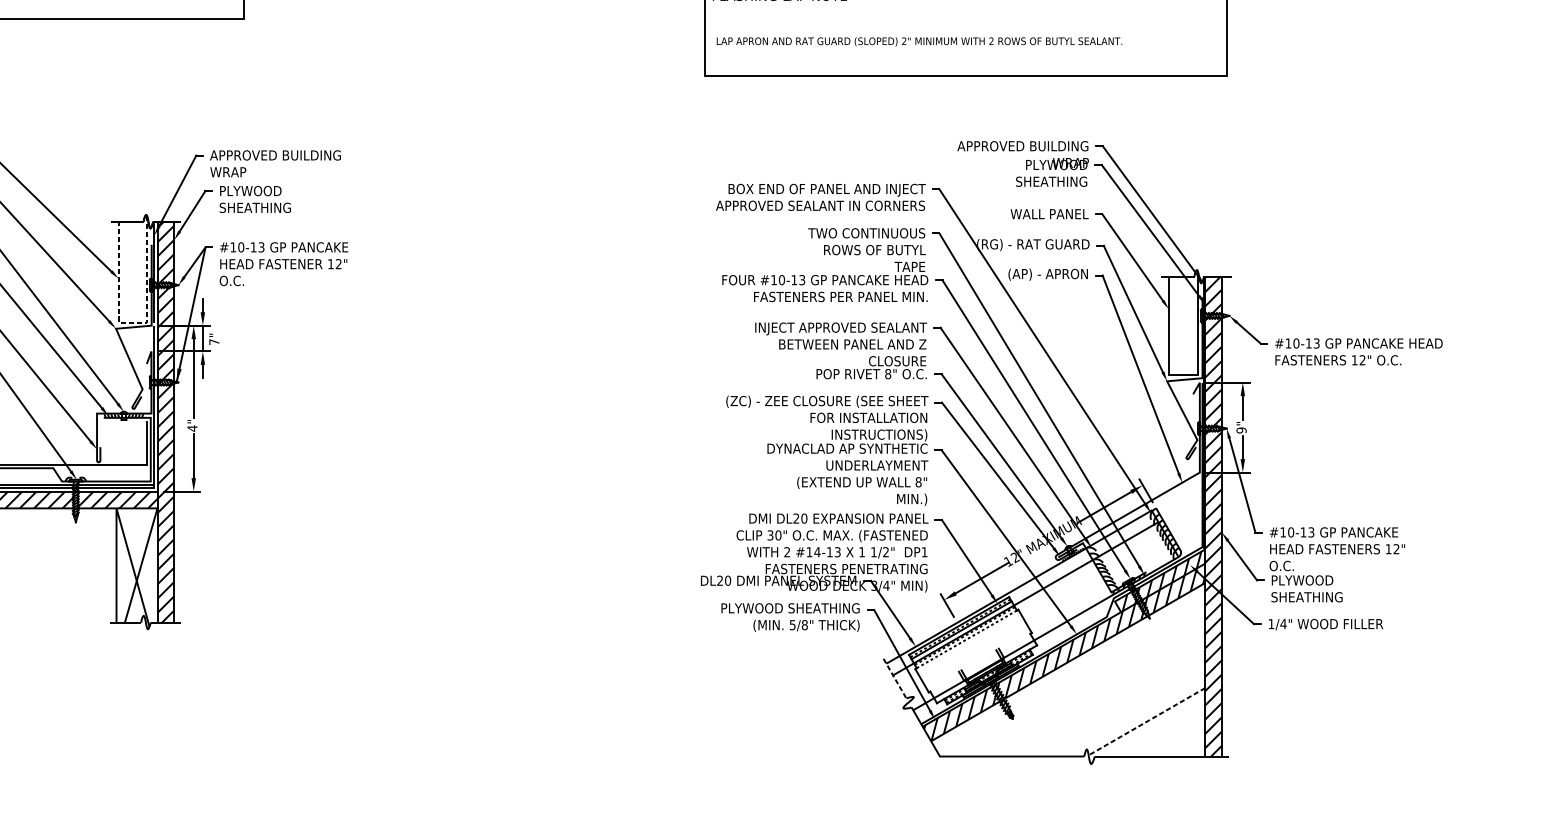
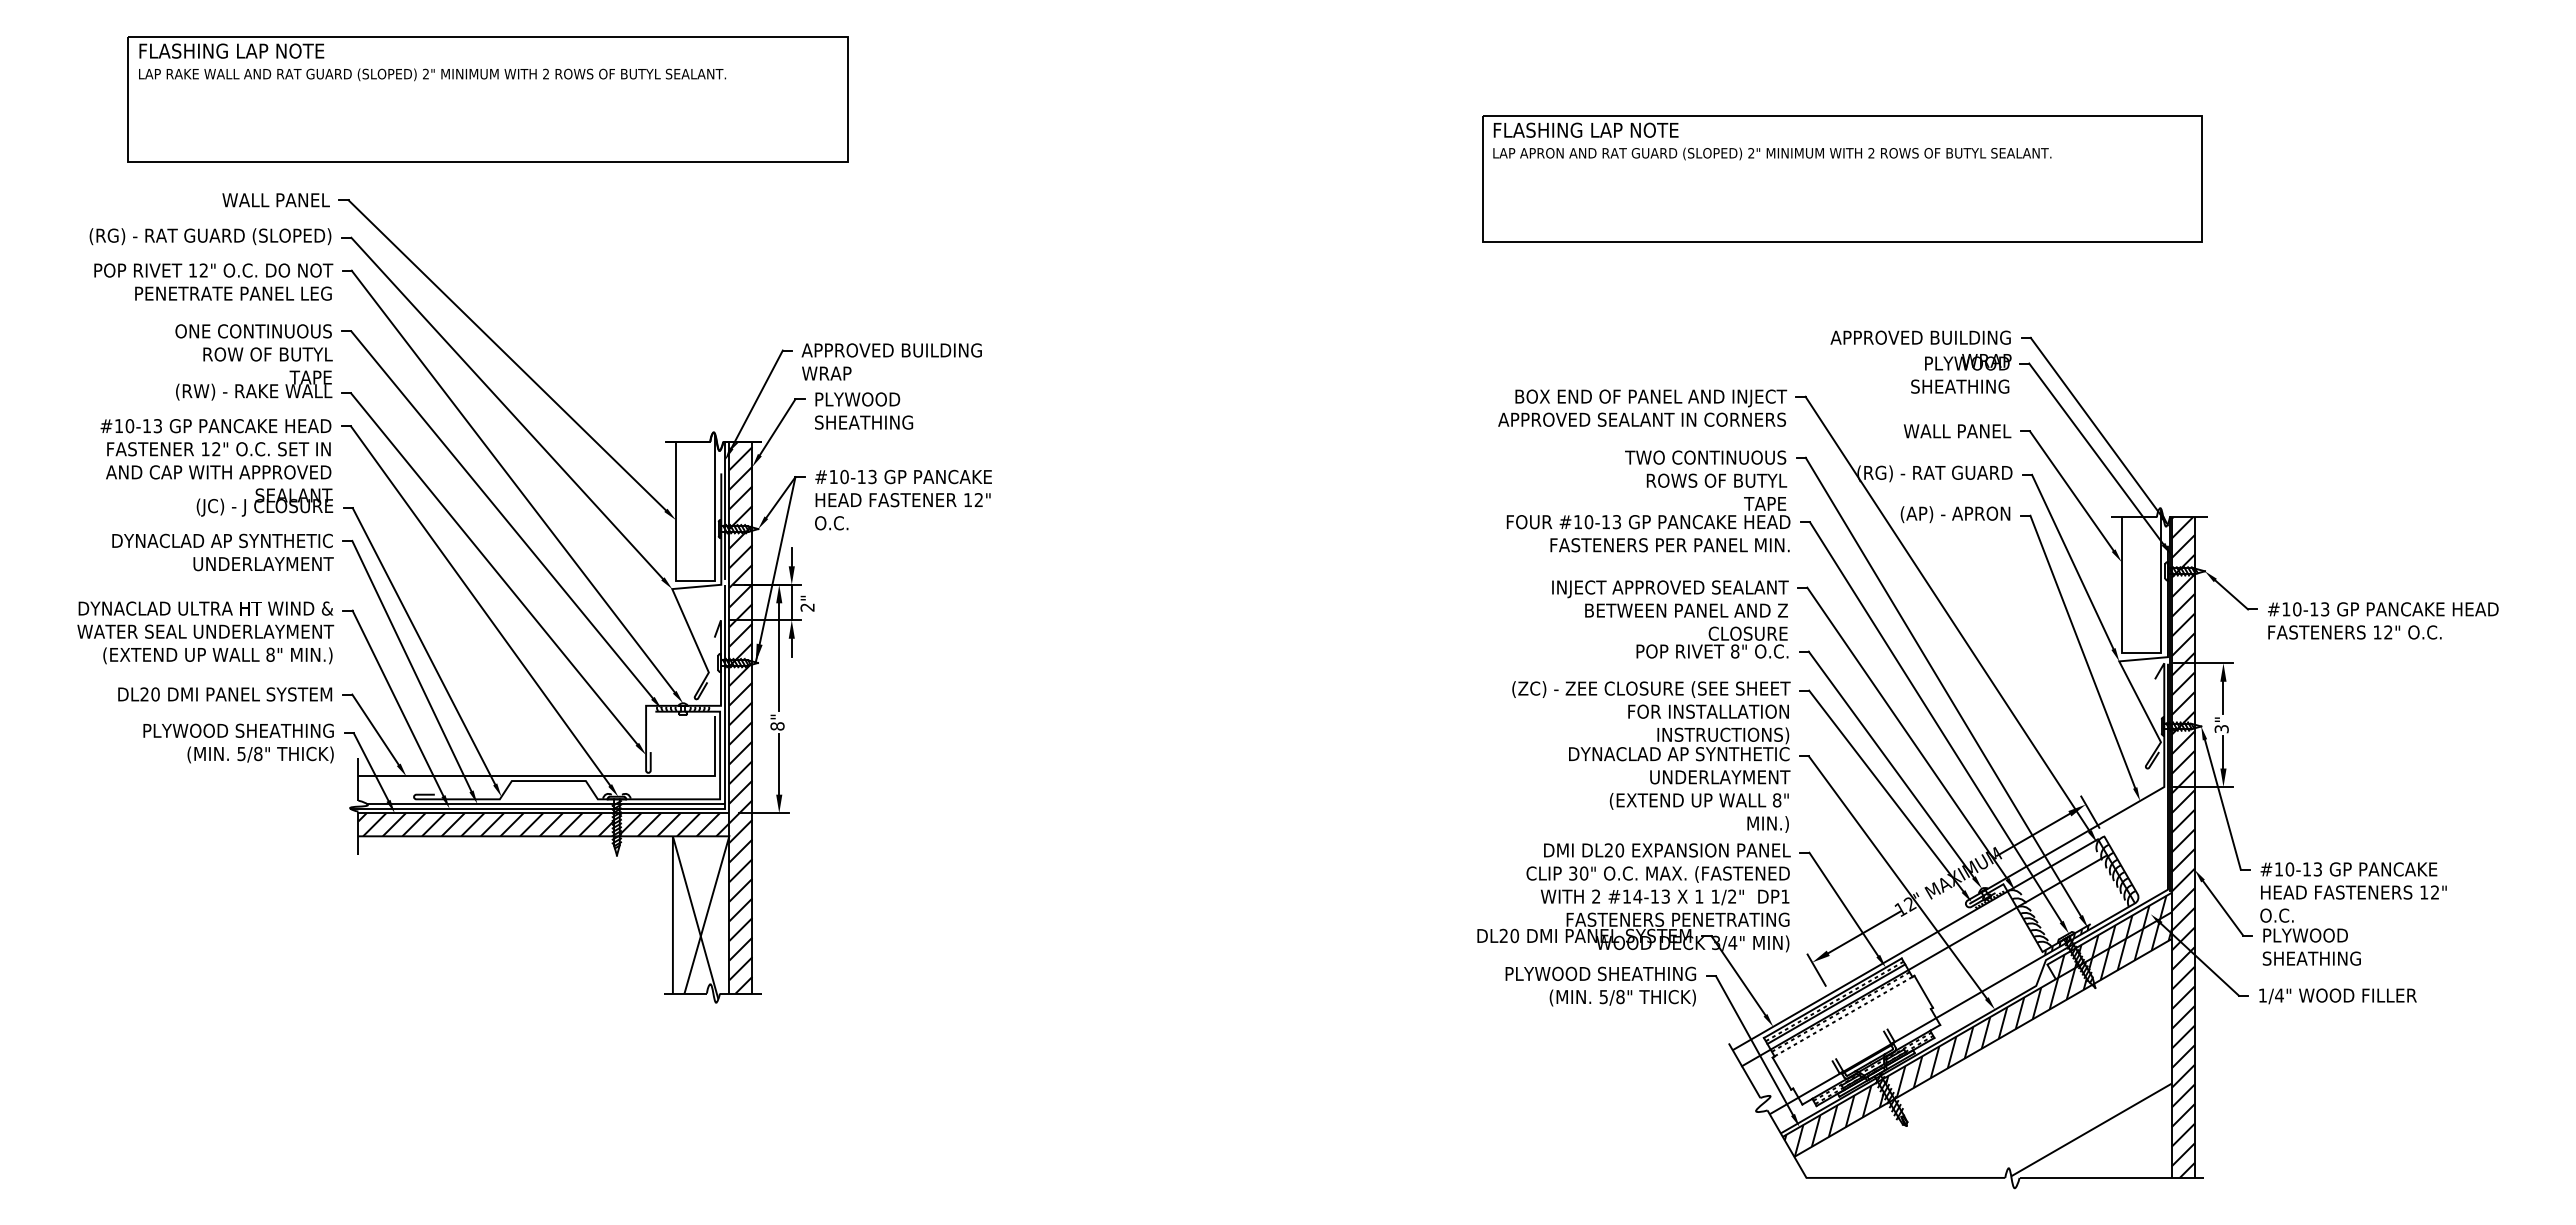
text: (919, 41) -> (1772, 153), moved
line: (135, 322) -> (698, 580), dashed -> solid
text: (214, 342) -> (807, 607), 7" -> 2"
text: (192, 428) -> (777, 726), 4" -> 8"
text: (1241, 430) -> (2221, 728), 9" -> 3"
line: (894, 678) -> (1744, 1070), dashed -> solid
line: (1146, 721) -> (2091, 1129), dashed -> solid

